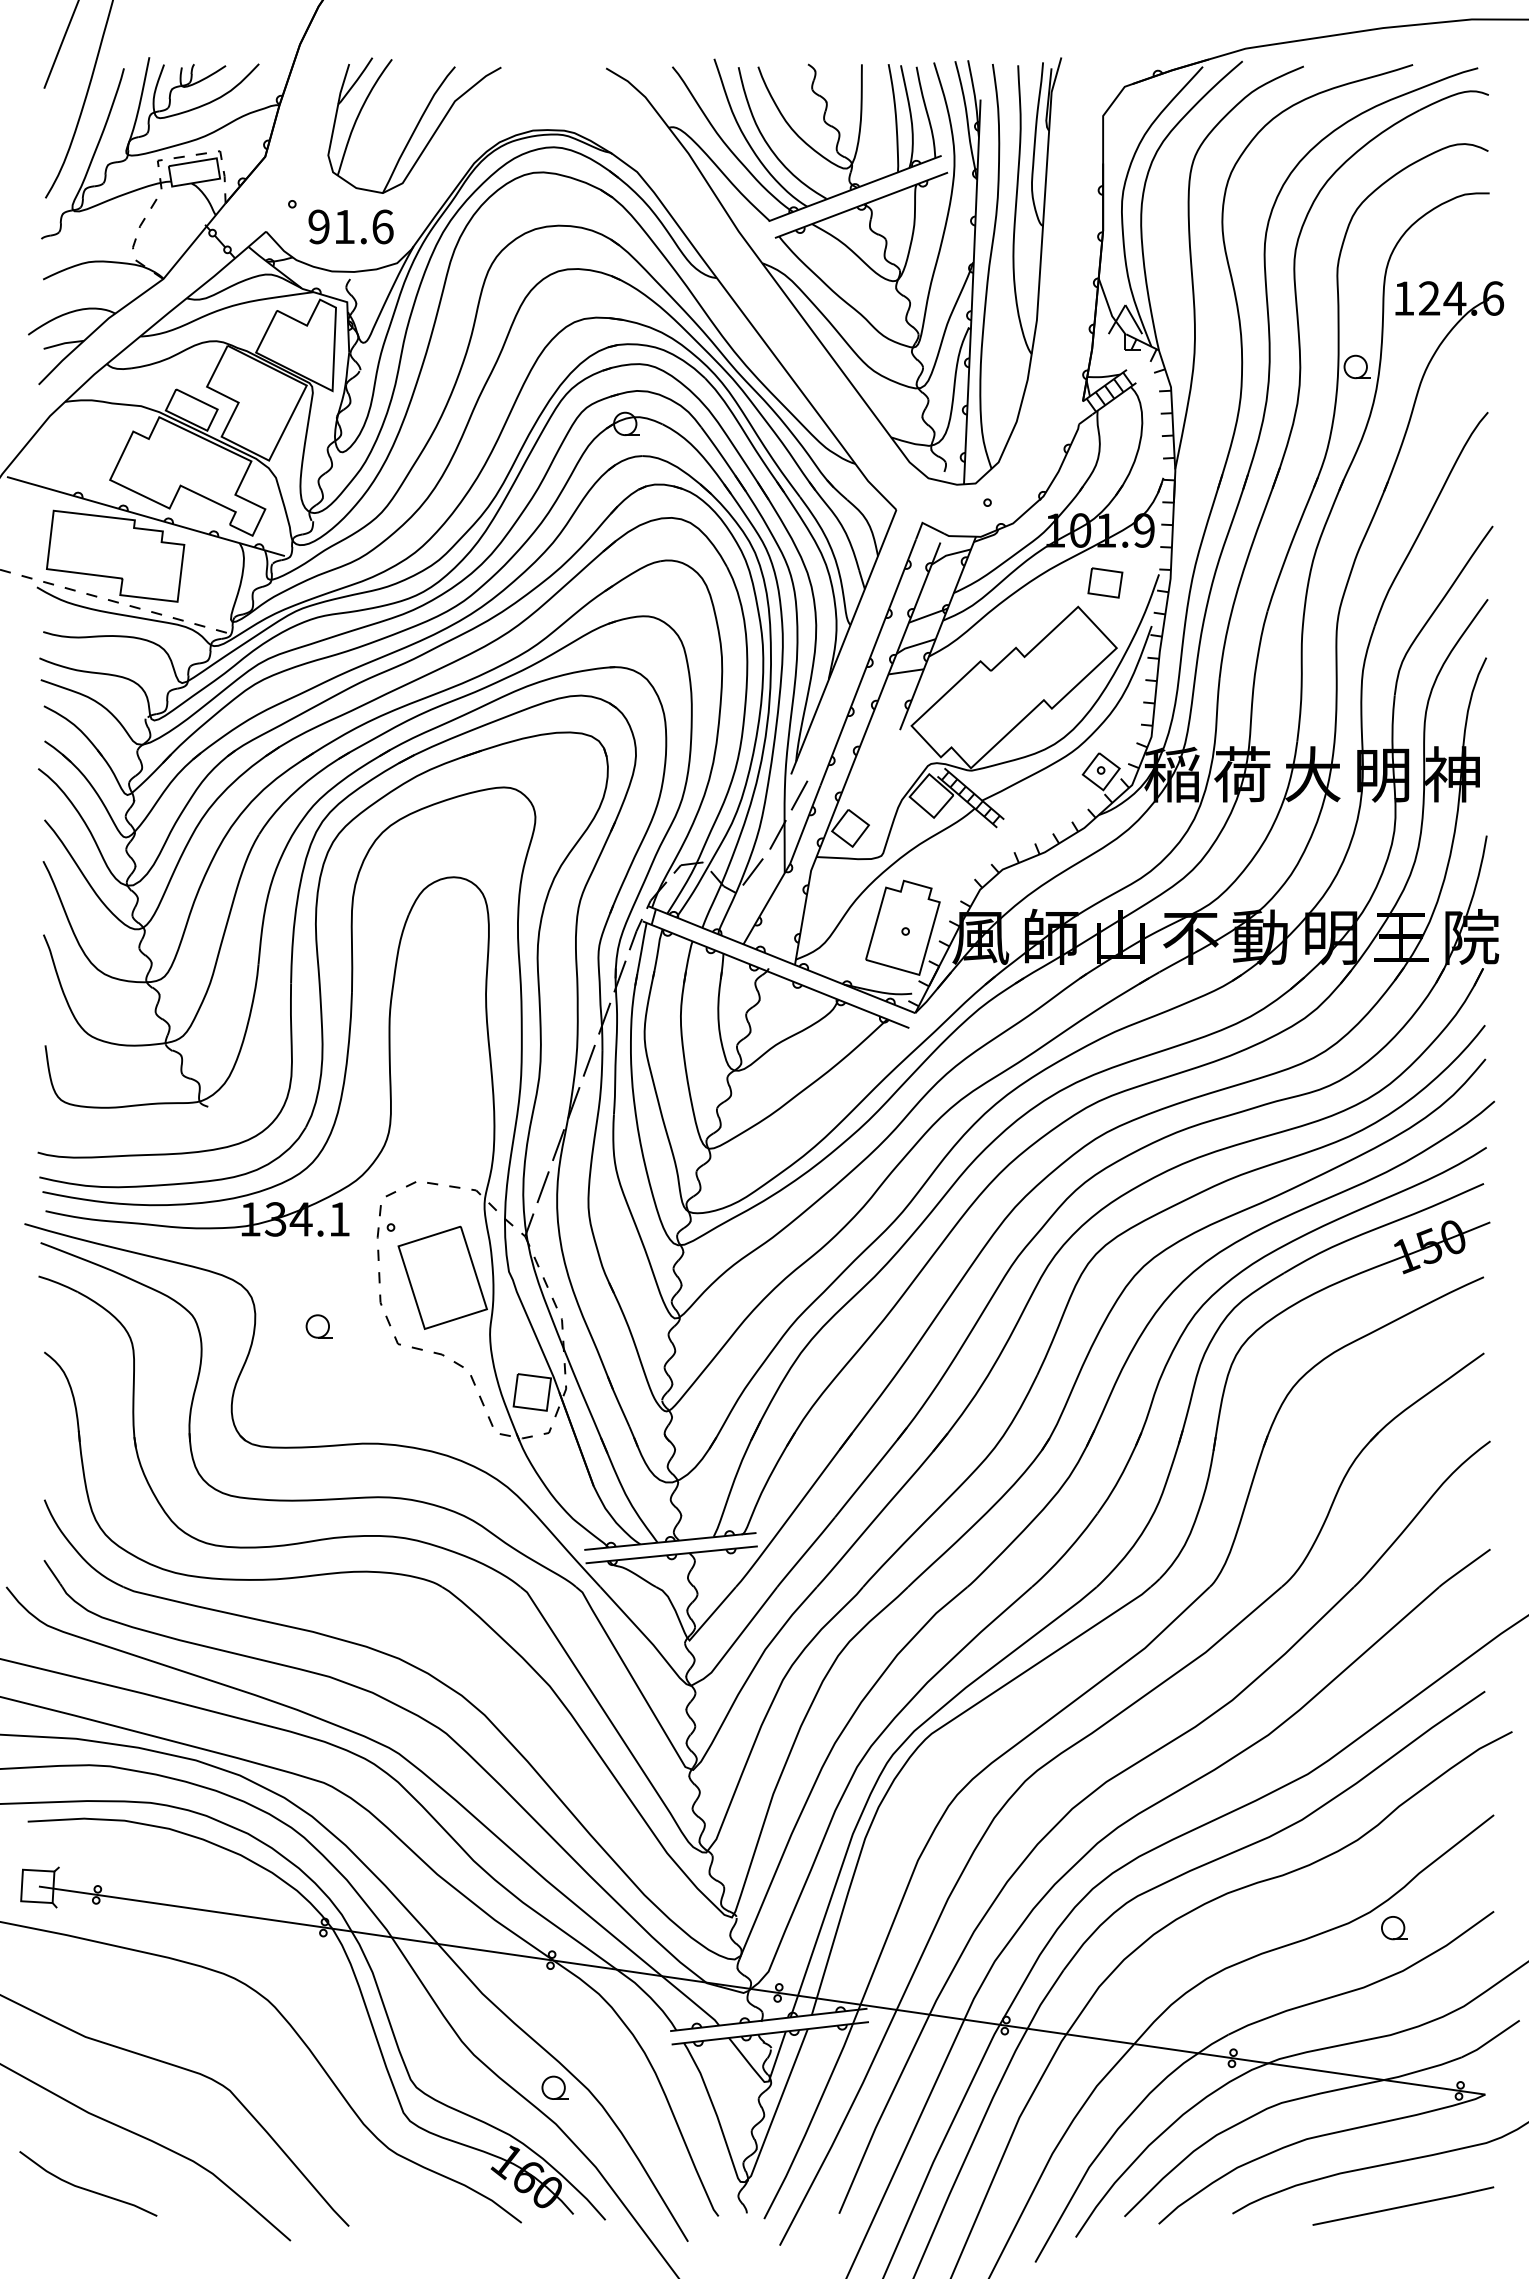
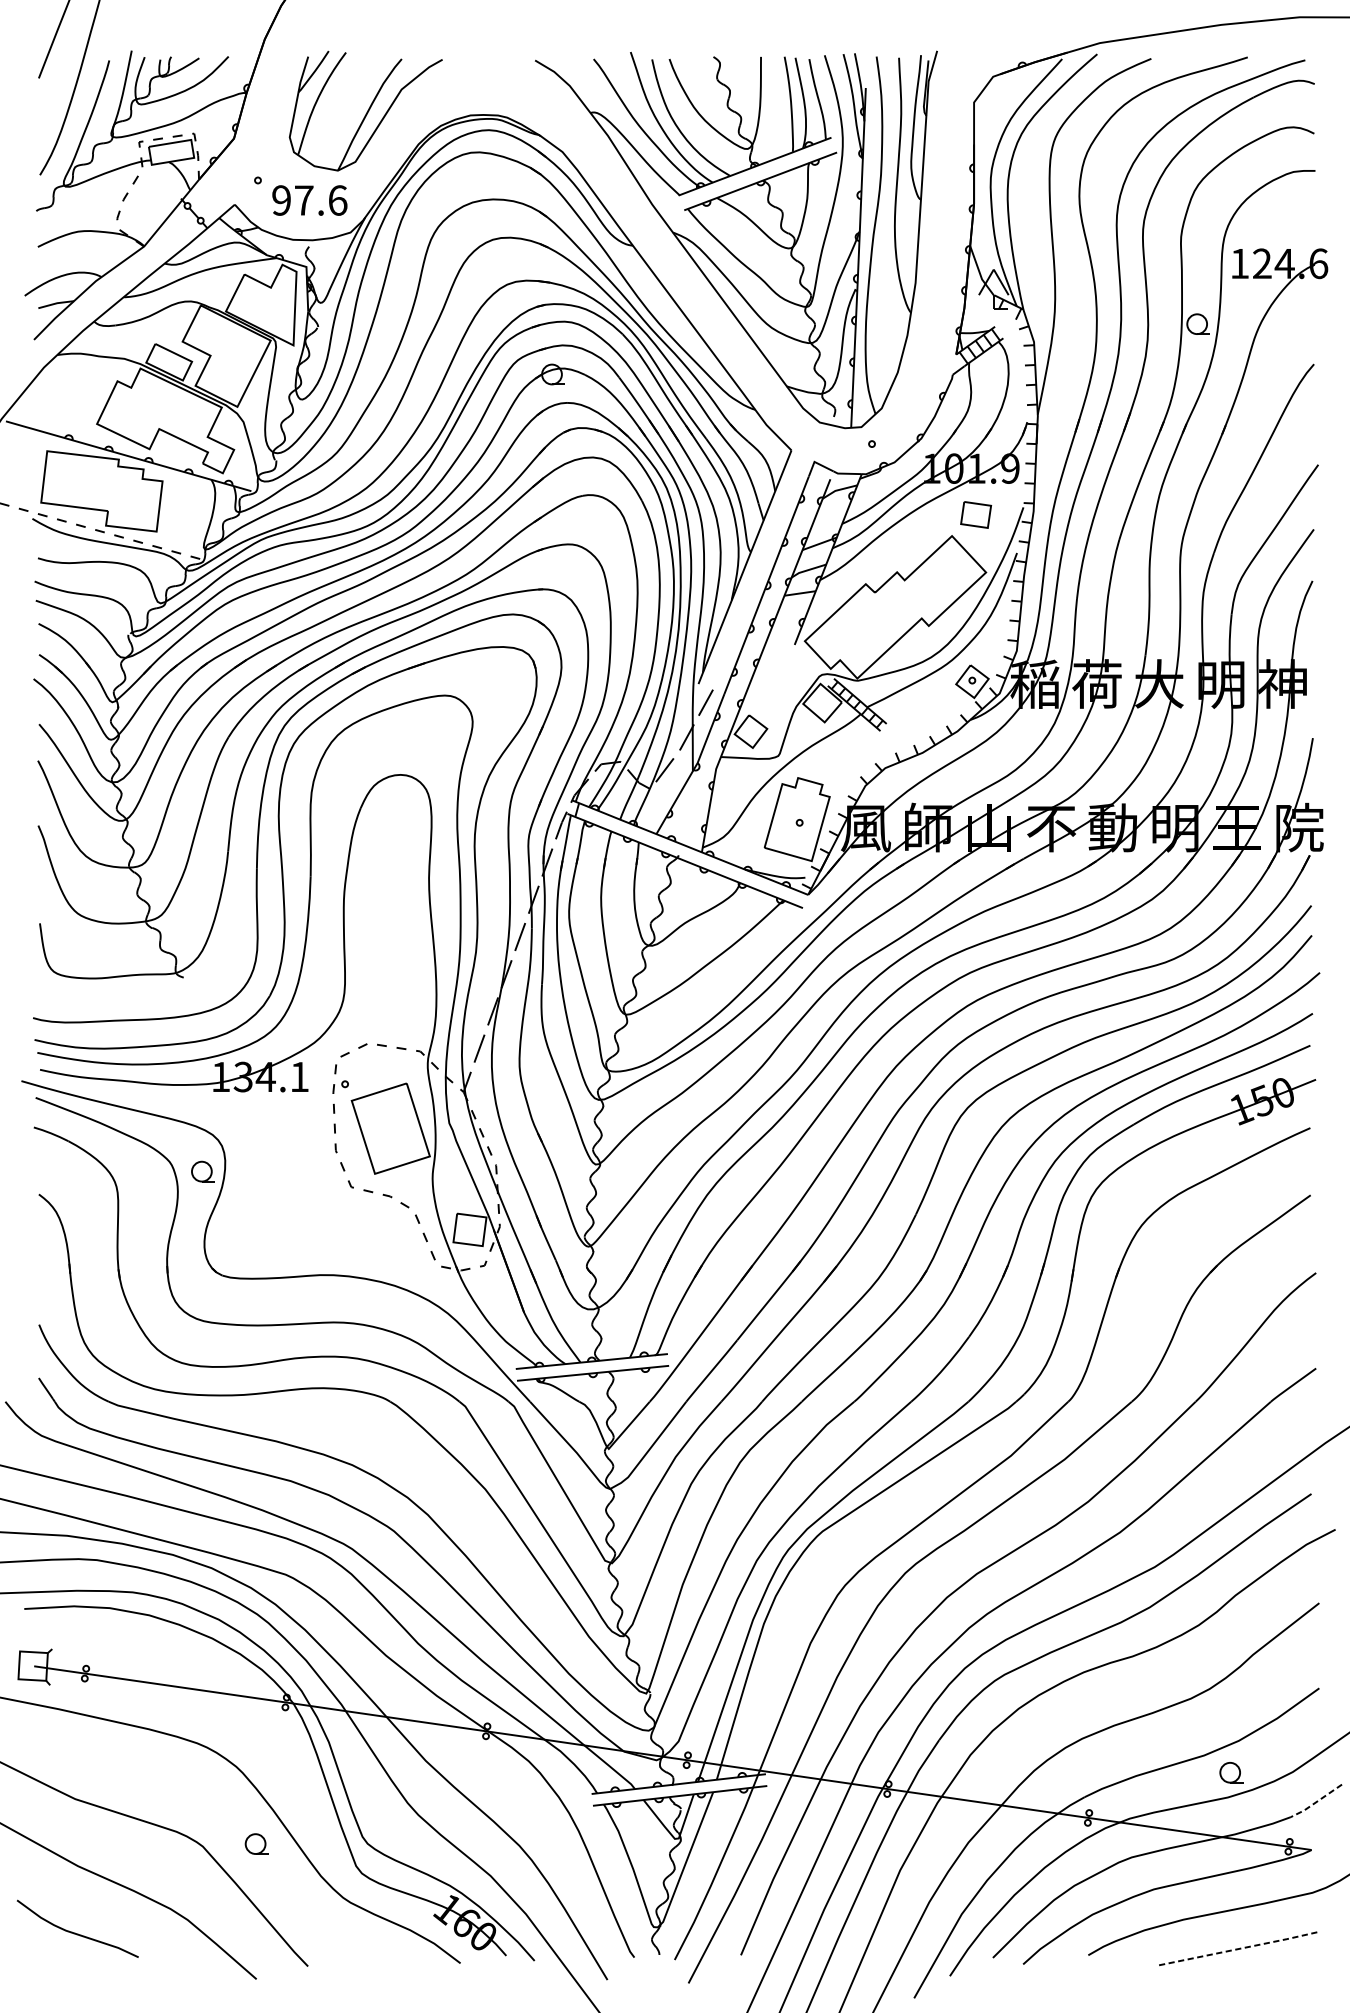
text: (344, 226) -> (304, 200), 91.6 -> 97.6
part: (318, 1326) -> (202, 1171), moved
part: (1394, 1928) -> (1231, 1773), moved
line: (1490, 2040) -> (1316, 1802), solid -> dashed
part: (554, 2087) -> (256, 1843), moved
line: (1404, 2206) -> (1240, 1948), solid -> dashed

